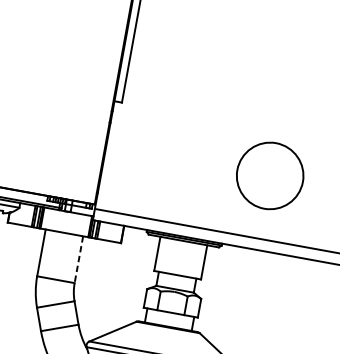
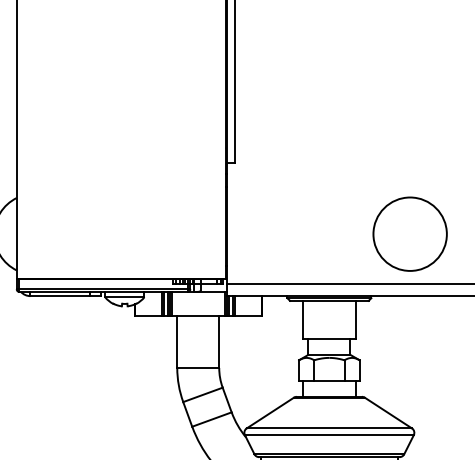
circle: (269, 175) -> (409, 233), moved
line: (79, 260) -> (219, 342), dashed -> solid

